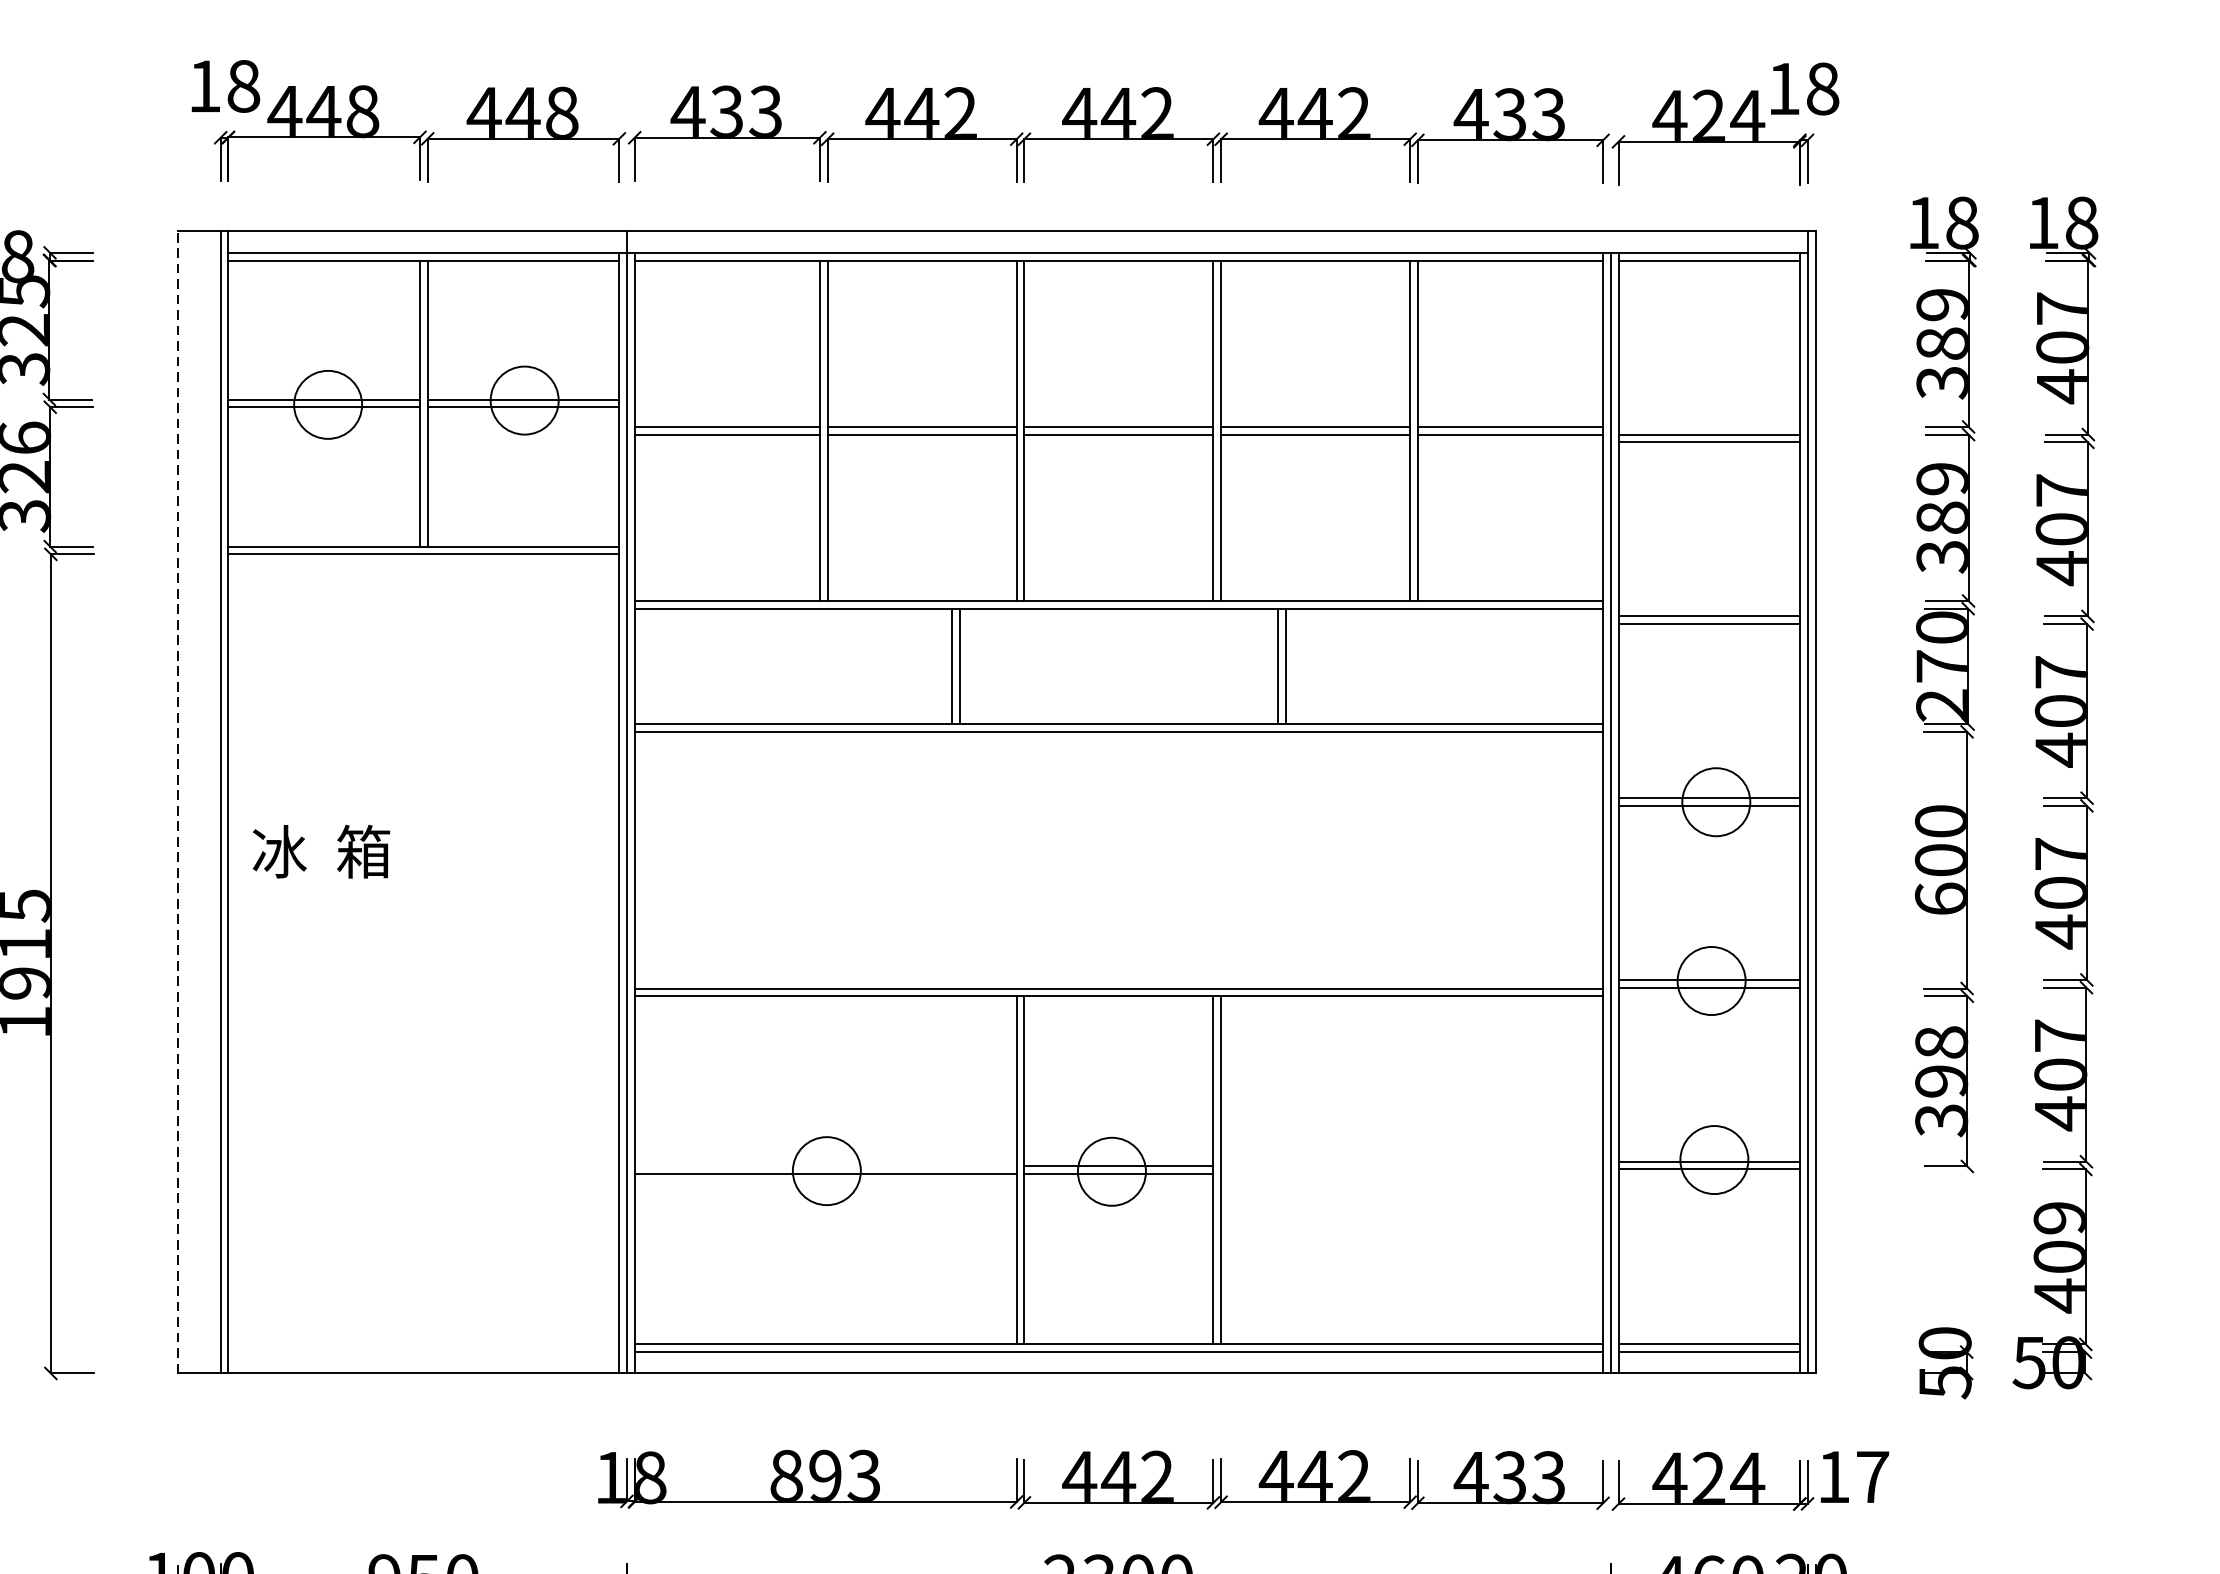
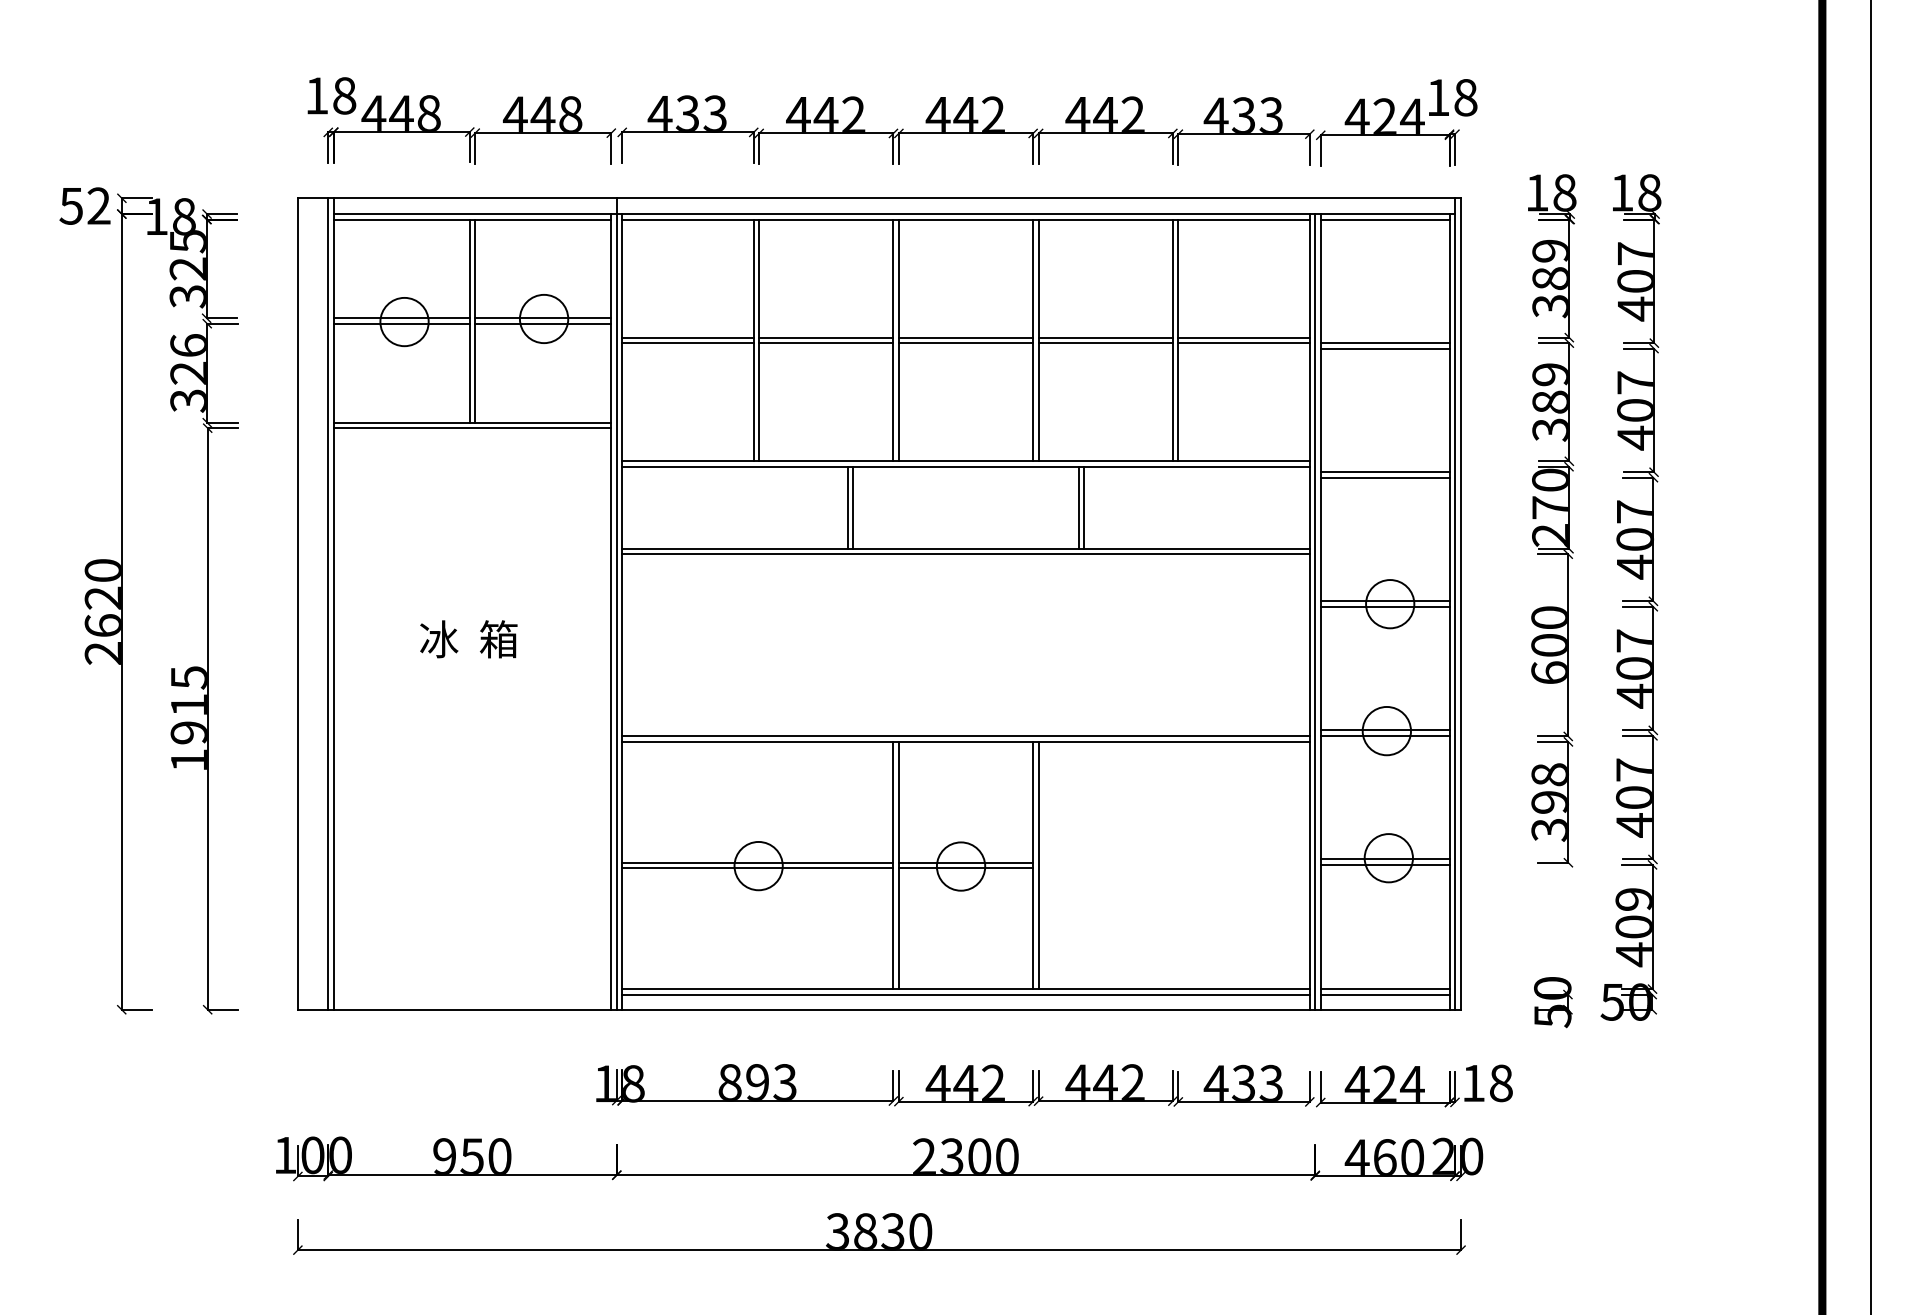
line: (177, 802) -> (297, 604), dashed -> solid
text: (321, 851) -> (468, 639), moved
line: (825, 1166) -> (757, 862), added
text: (1873, 1477) -> (1501, 1083), 17 -> 18

